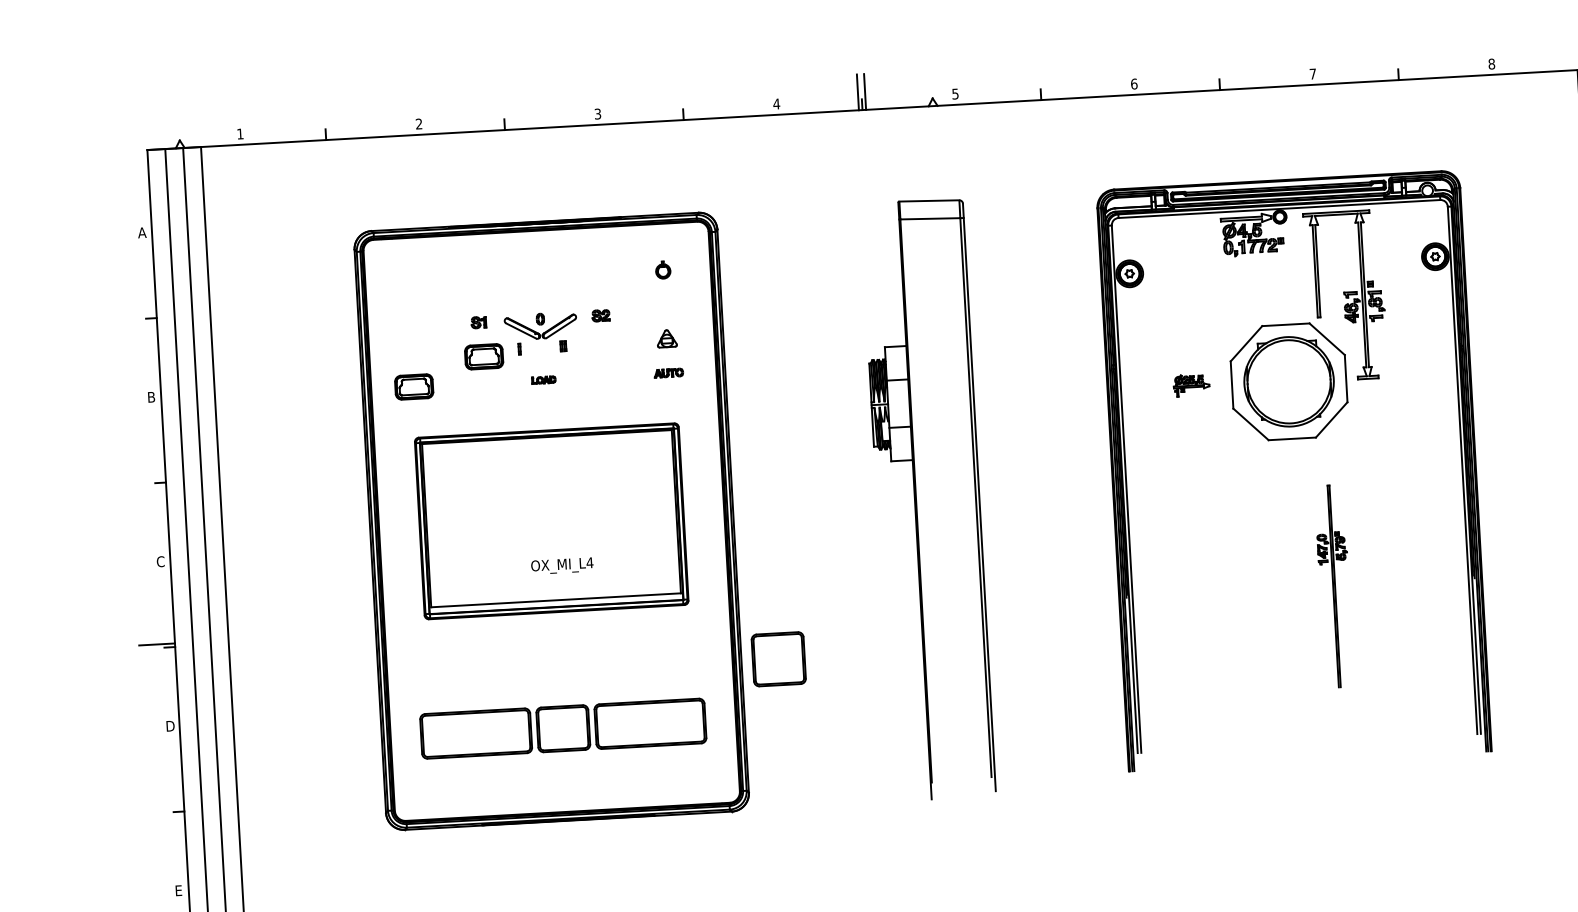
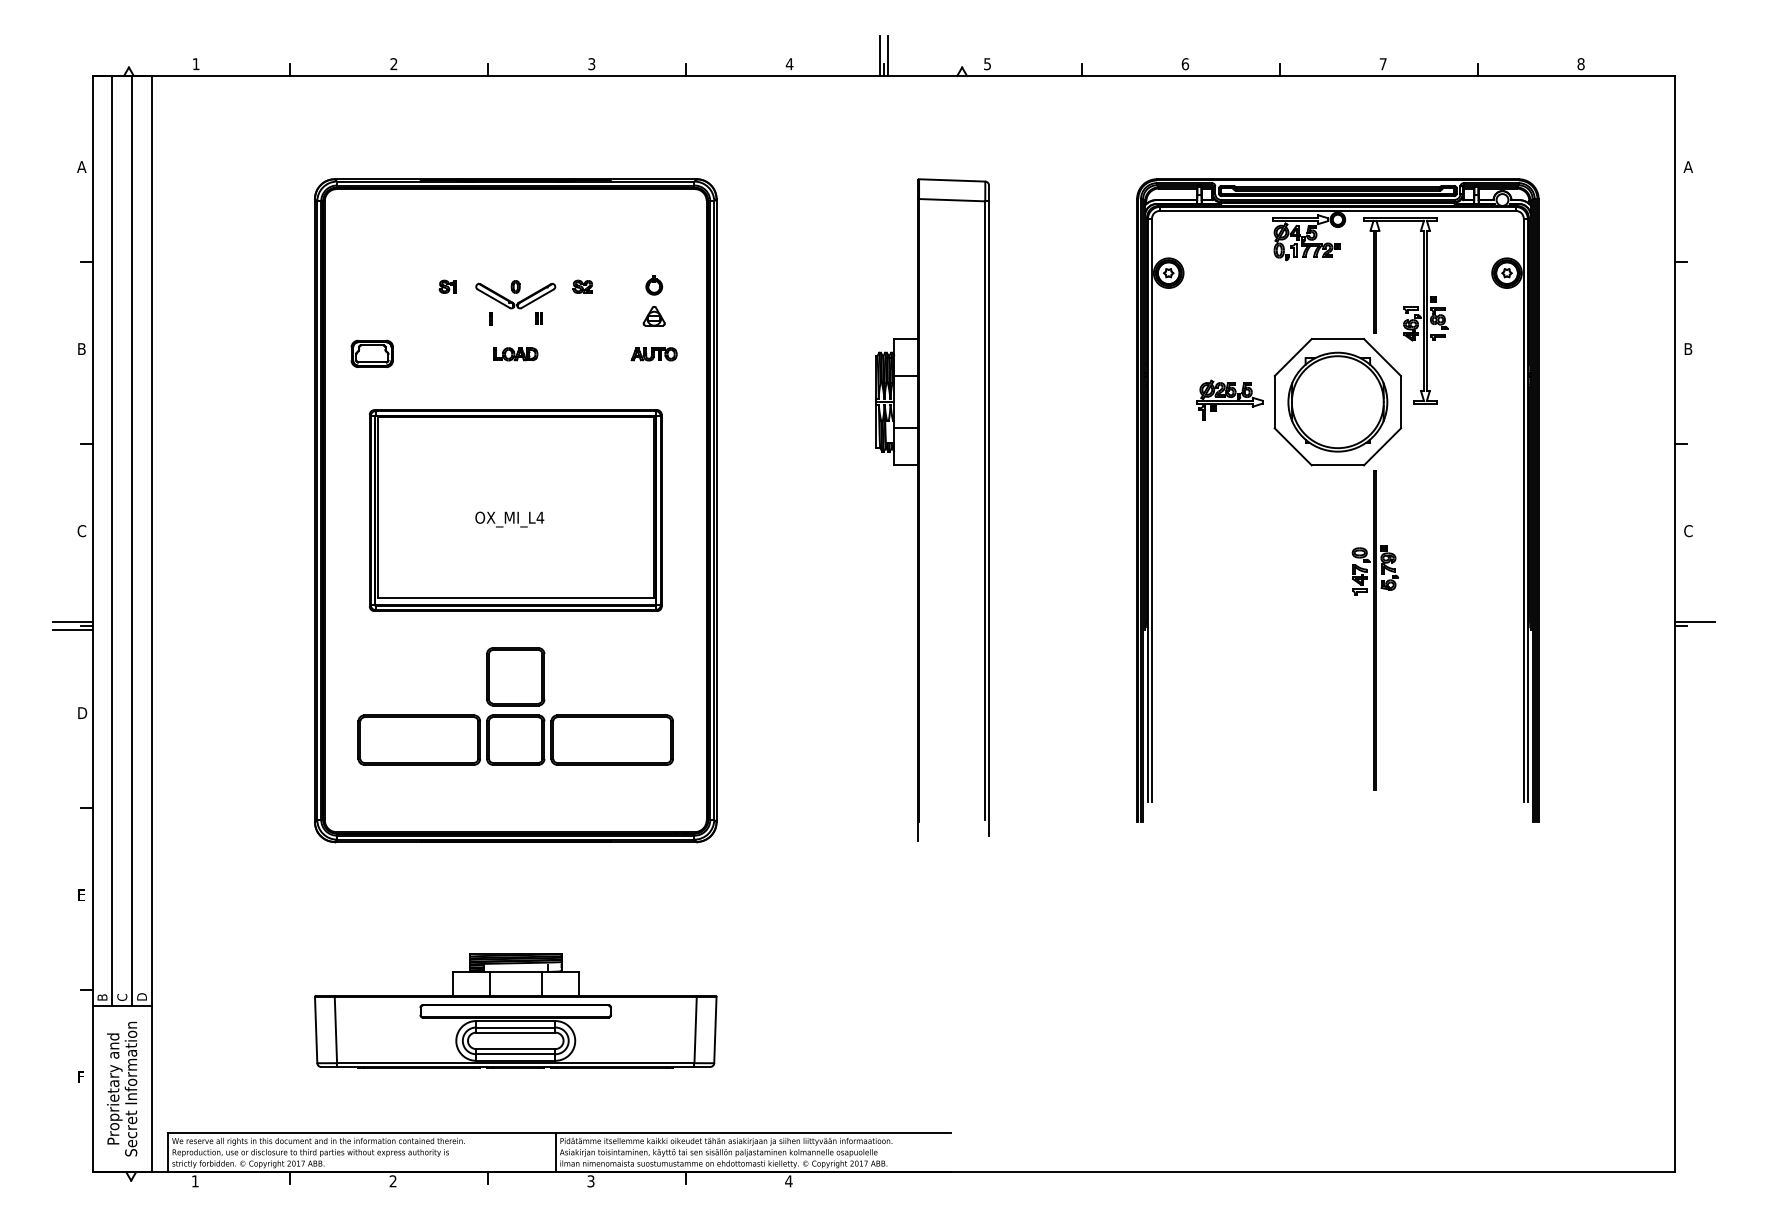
part: (663, 270) -> (654, 285), moved
part: (483, 356) -> (450, 324), removed
part: (668, 373) -> (653, 354), size x1.43
part: (543, 380) -> (515, 354), size x1.67
part: (1191, 384) -> (1229, 399), size x1.67
text: (562, 565) -> (509, 519), moved
part: (1333, 586) -> (1374, 630), size x1.43
line: (157, 652) -> (72, 630), added
part: (778, 659) -> (515, 676), moved

